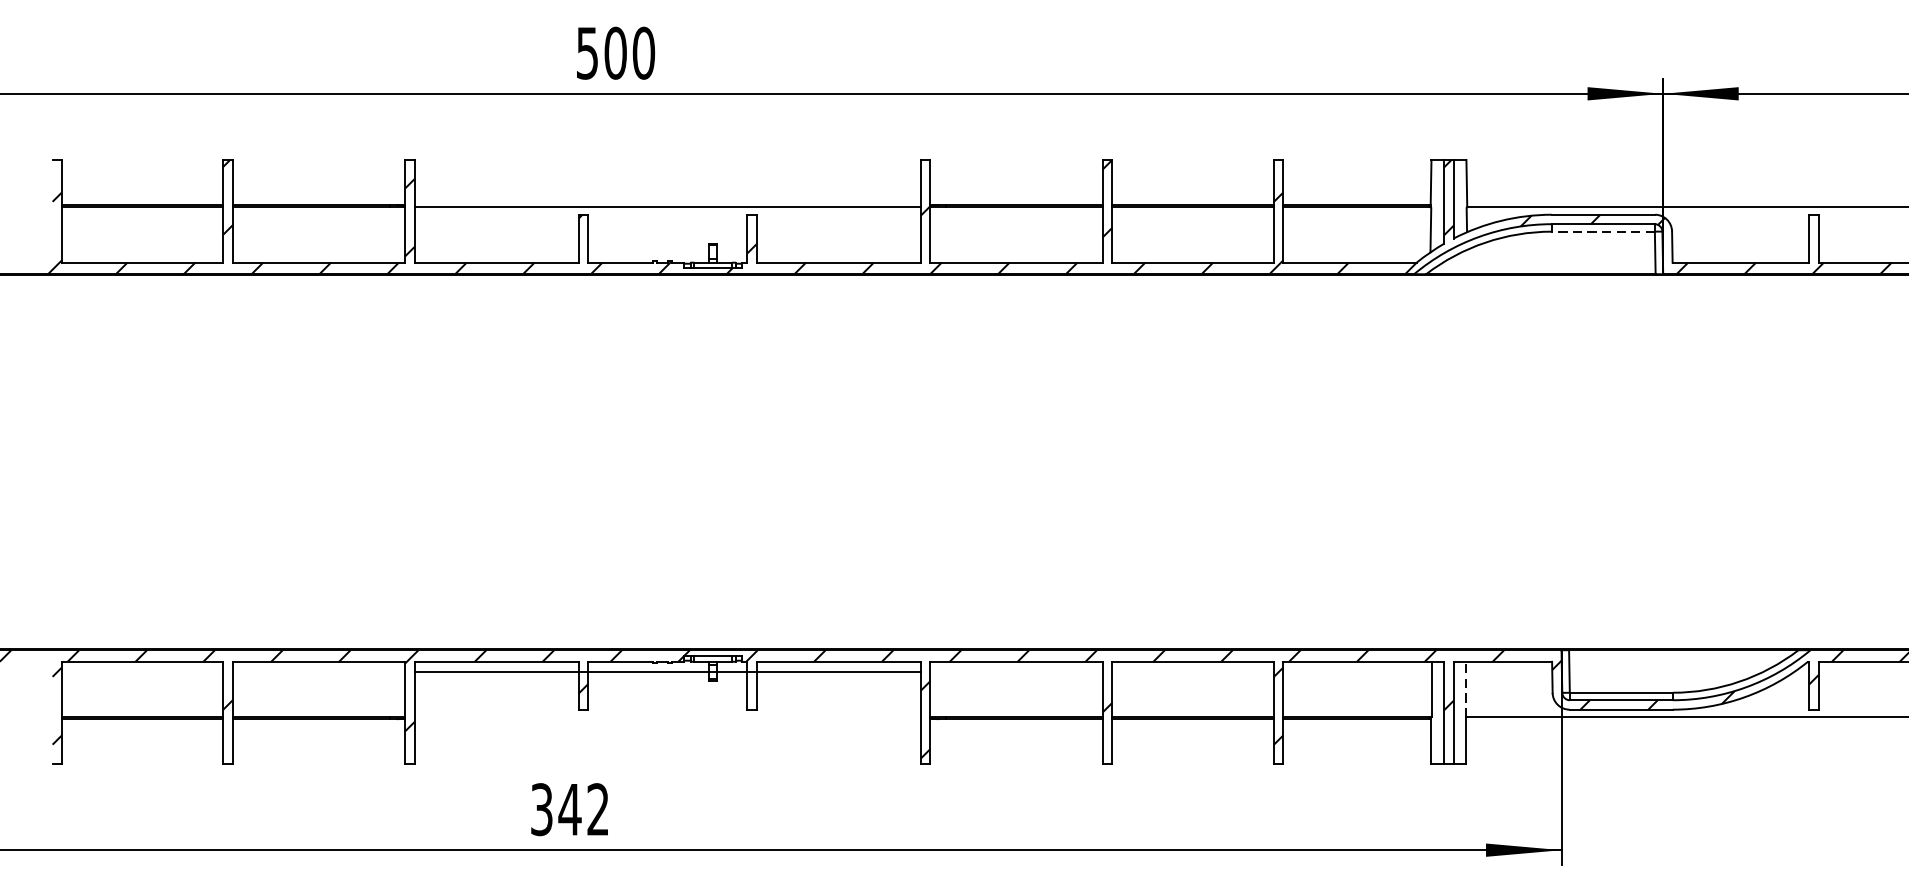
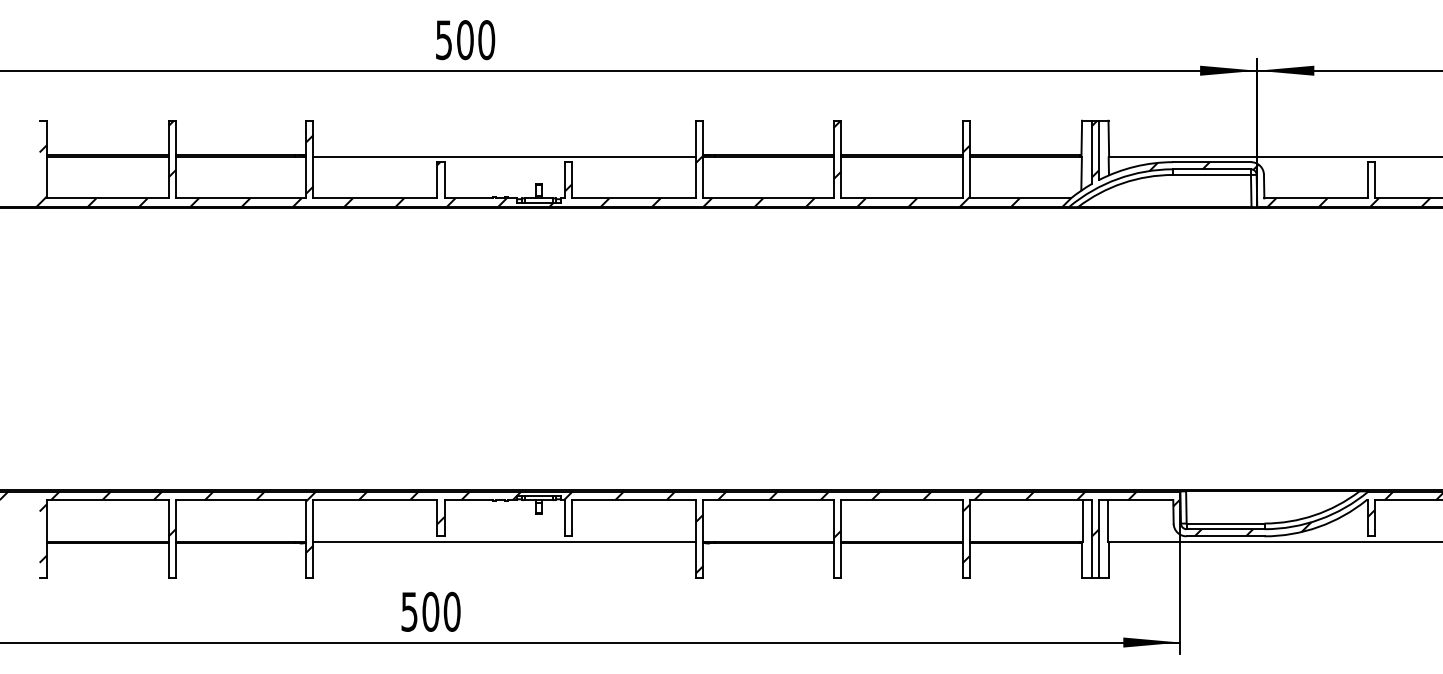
line: (1603, 231) -> (1212, 174), dashed -> solid
line: (667, 671) -> (504, 541), moved
line: (1466, 690) -> (1108, 521), dashed -> solid
text: (570, 809) -> (431, 611), 342 -> 500

